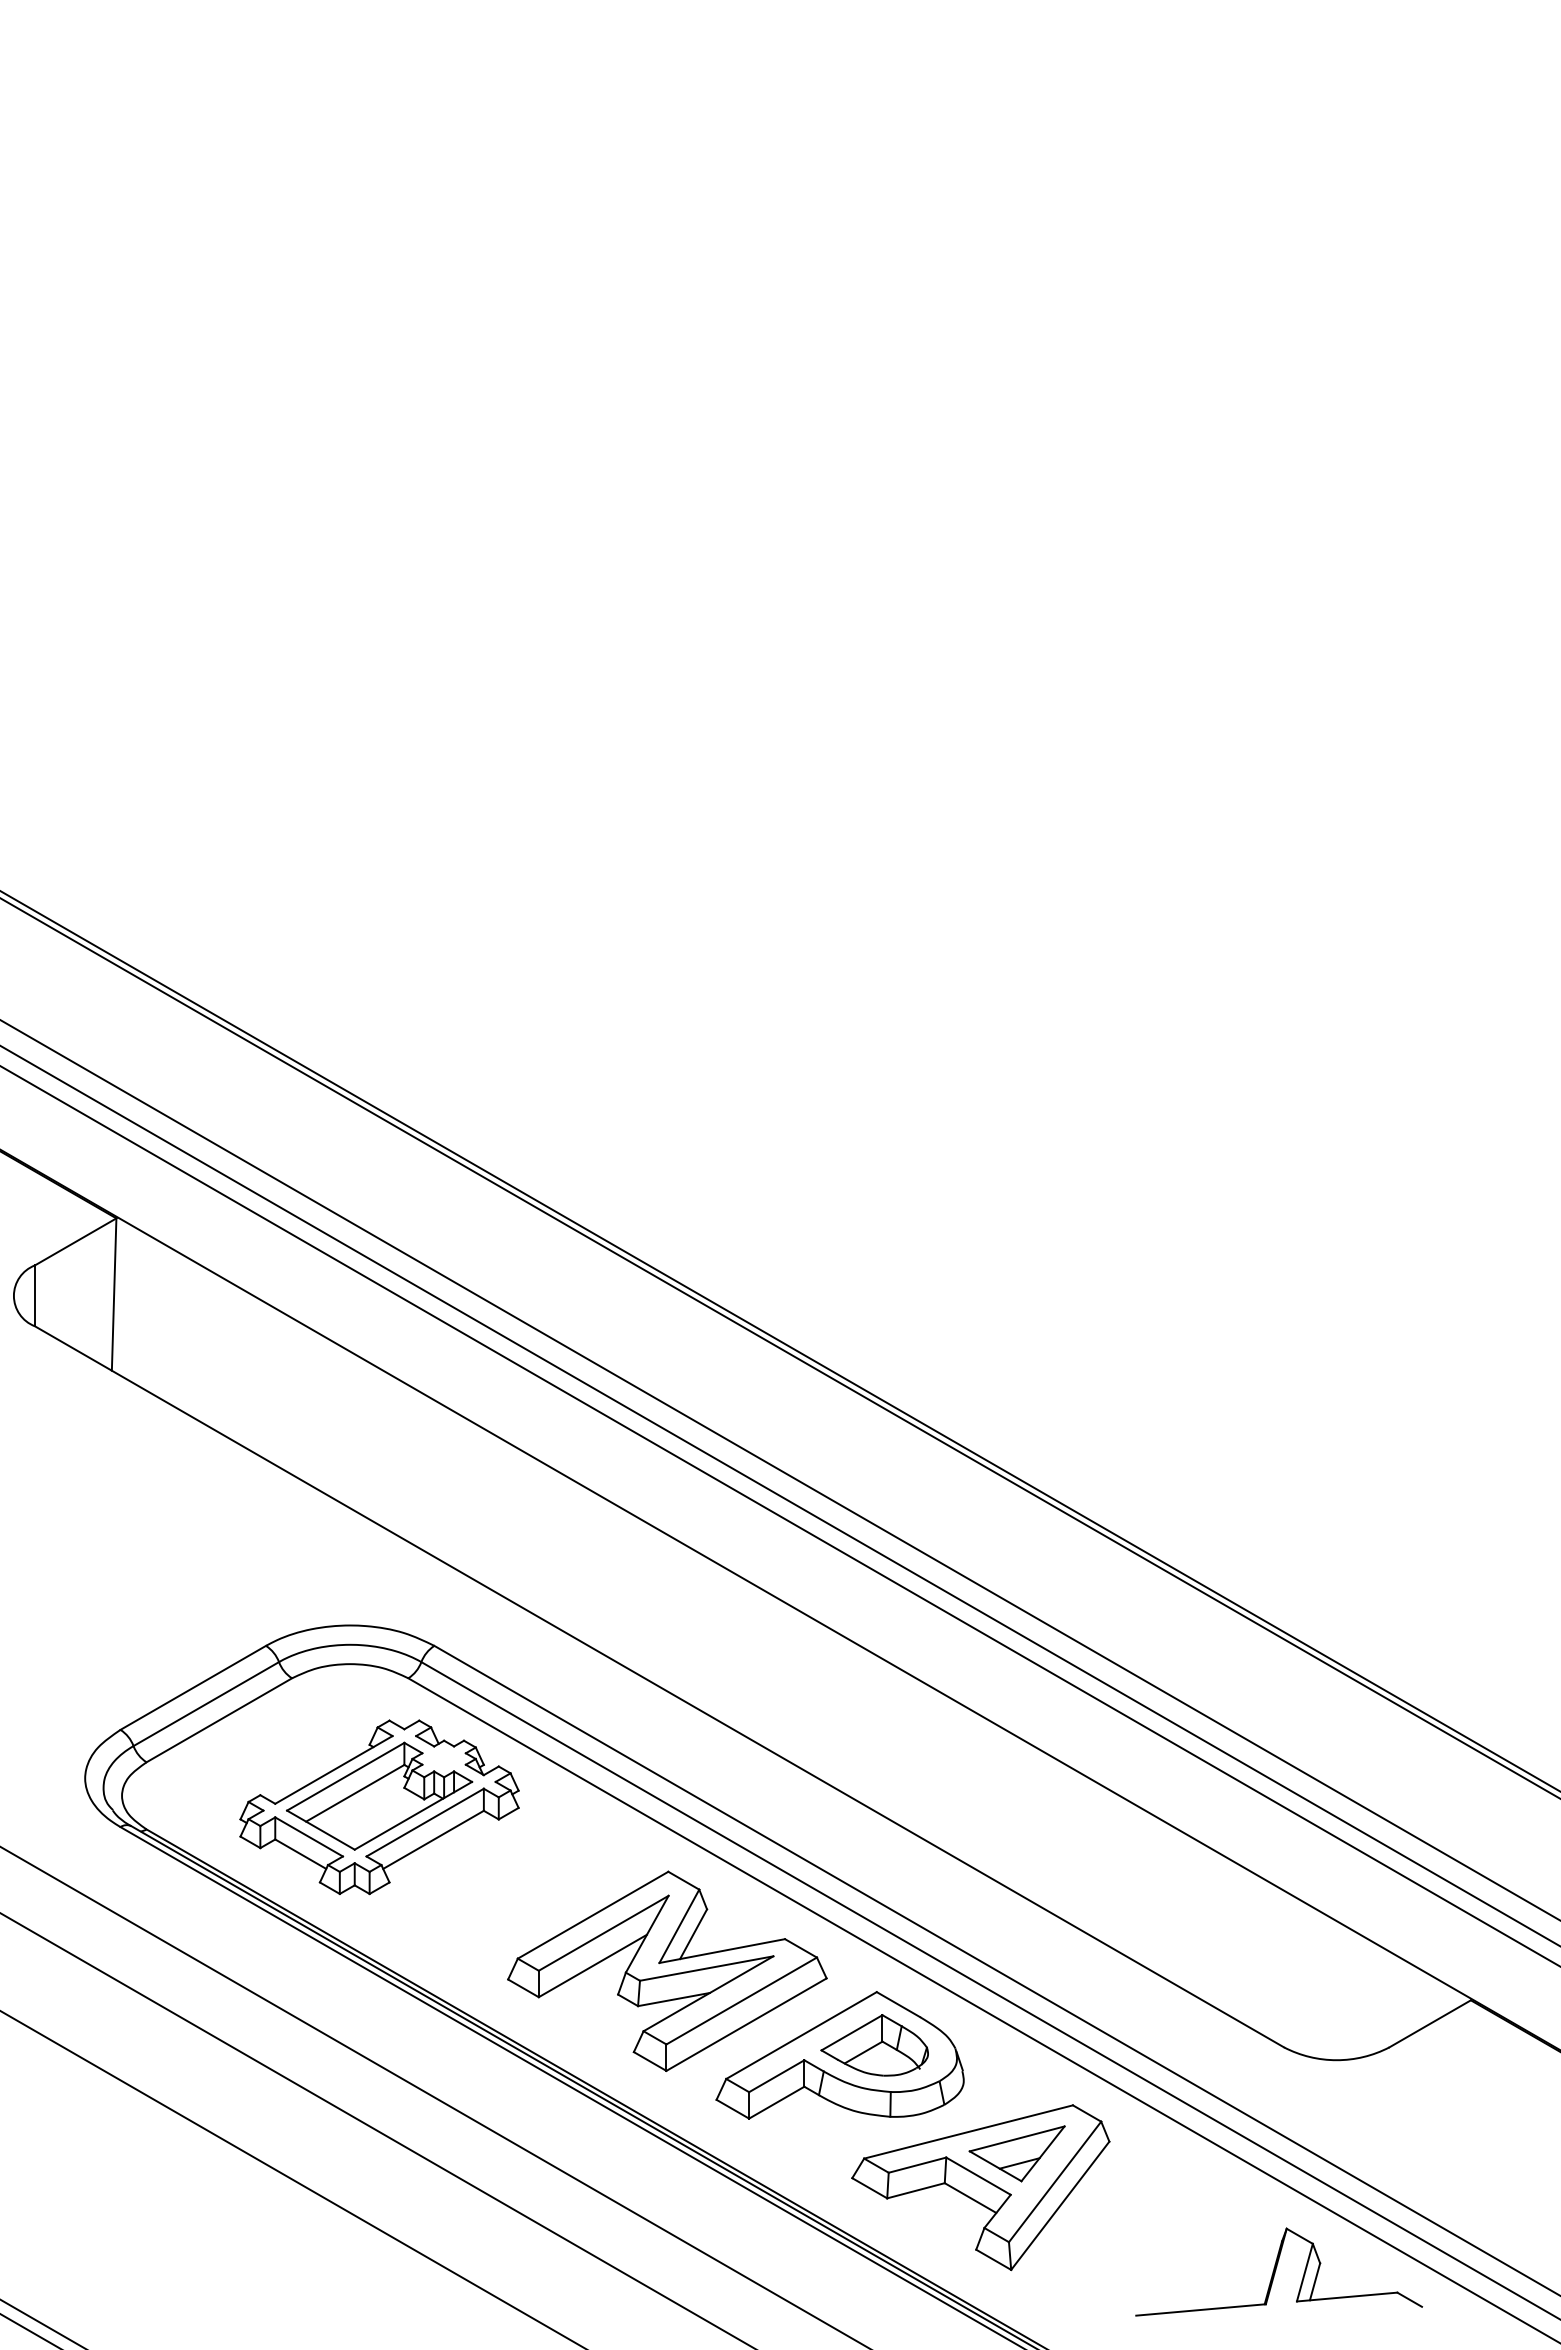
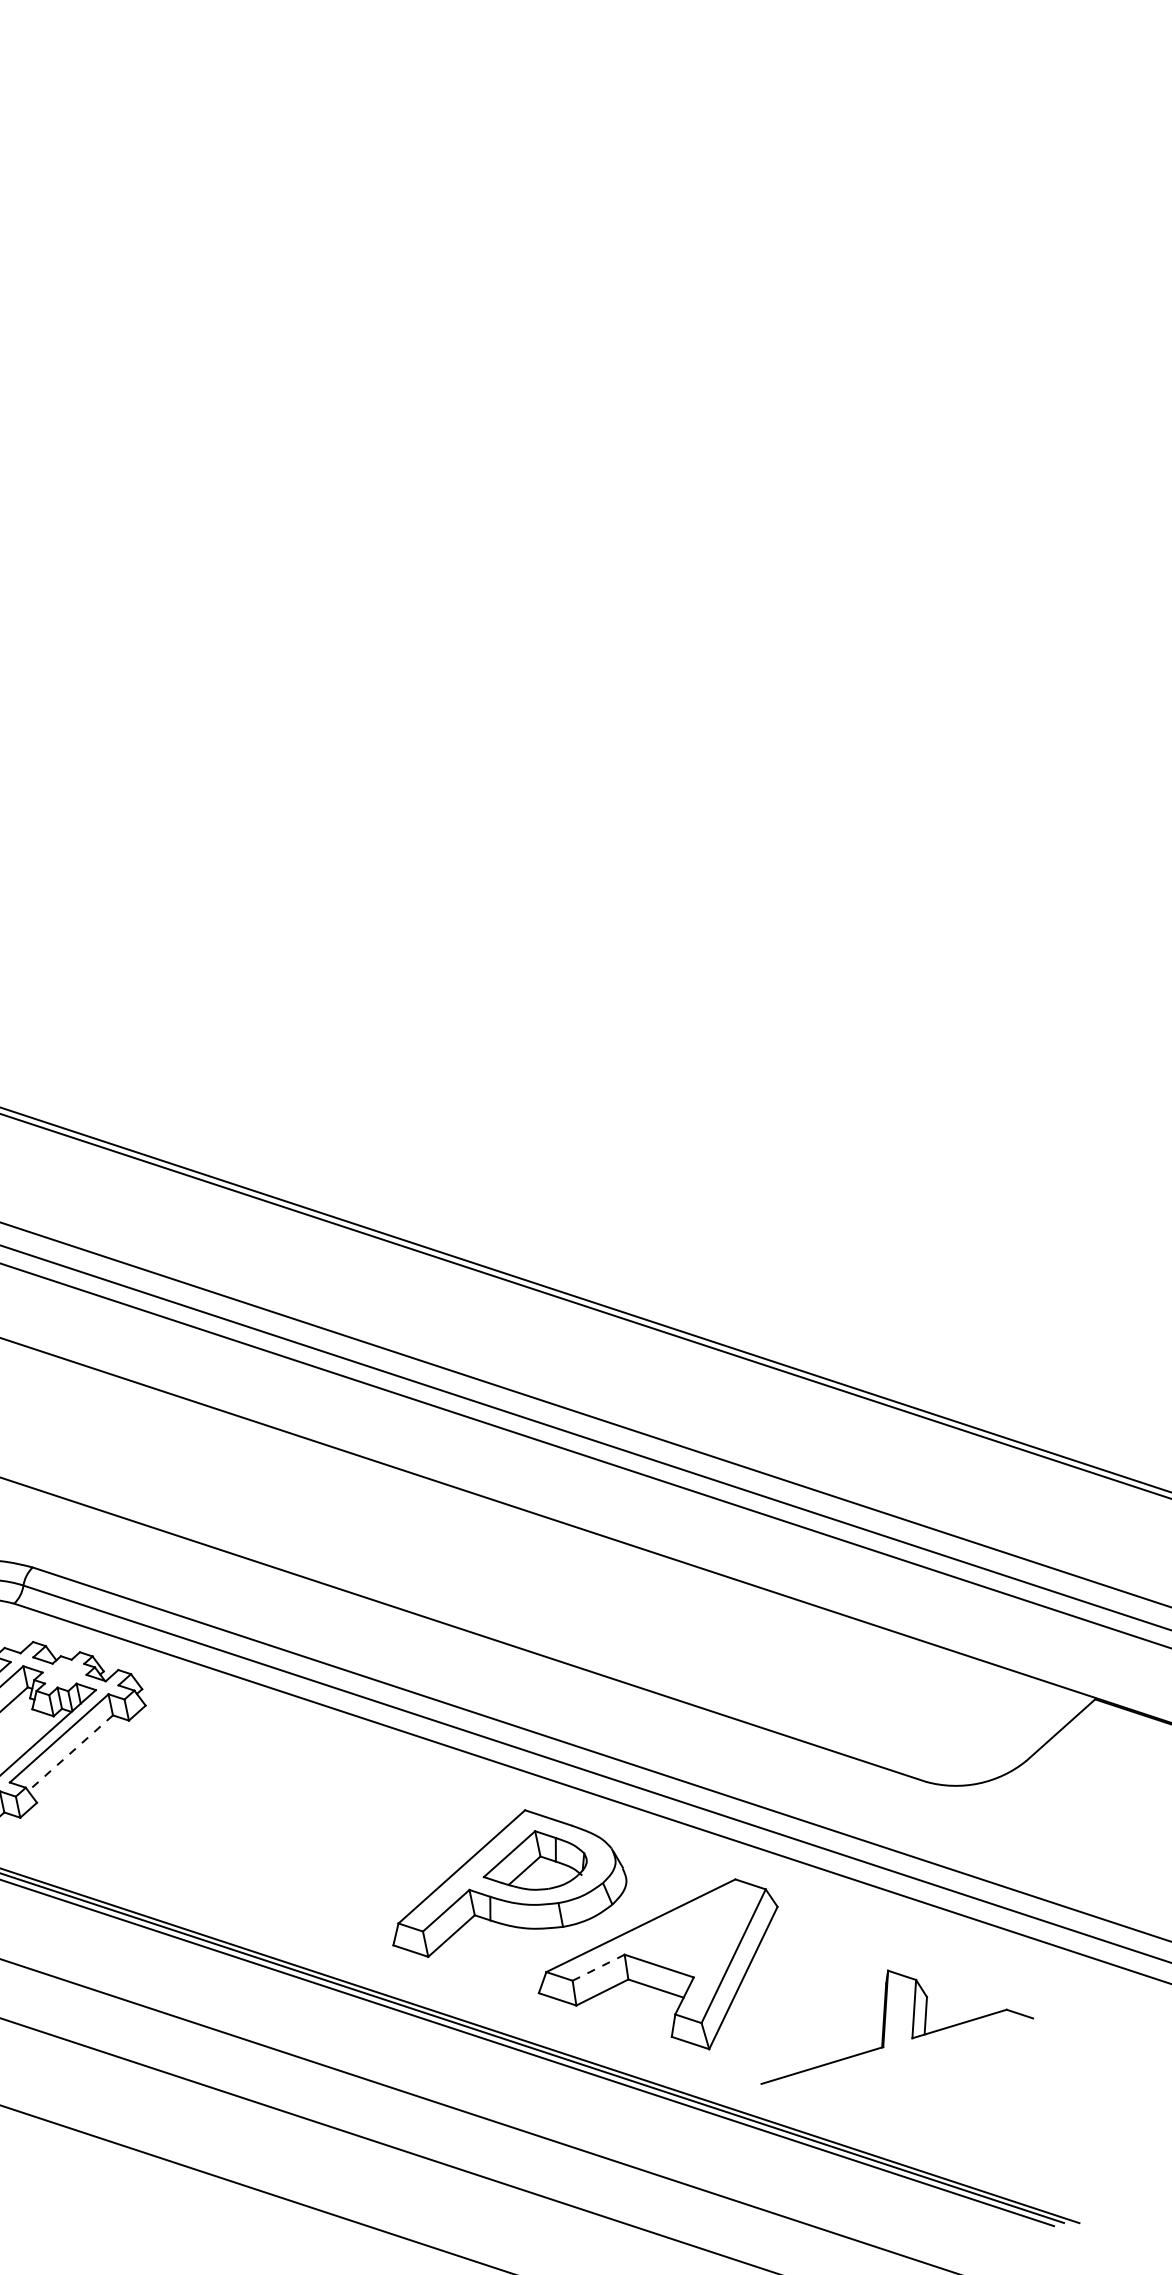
line: (433, 1840) -> (70, 1753), solid -> dashed
part: (667, 1970) -> (320, 1831), removed
part: (1016, 2153) -> (691, 1936), removed
line: (917, 2165) -> (598, 1968), solid -> dashed
part: (1278, 2271) -> (888, 2013), moved

